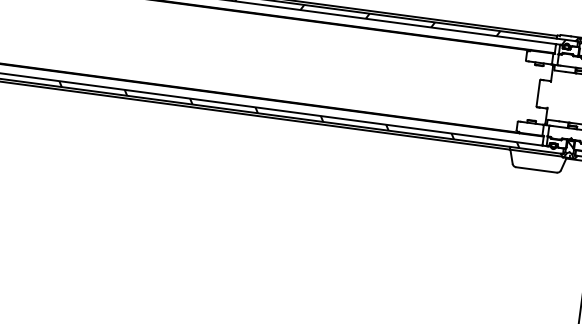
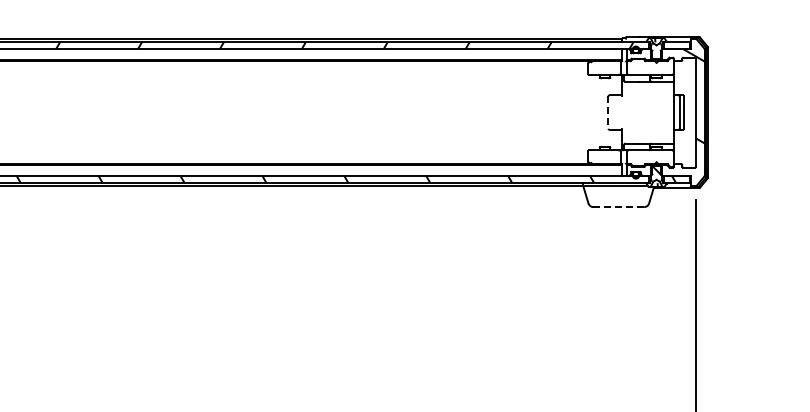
line: (538, 94) -> (608, 113), solid -> dashed
line: (536, 170) -> (618, 207), solid -> dashed

